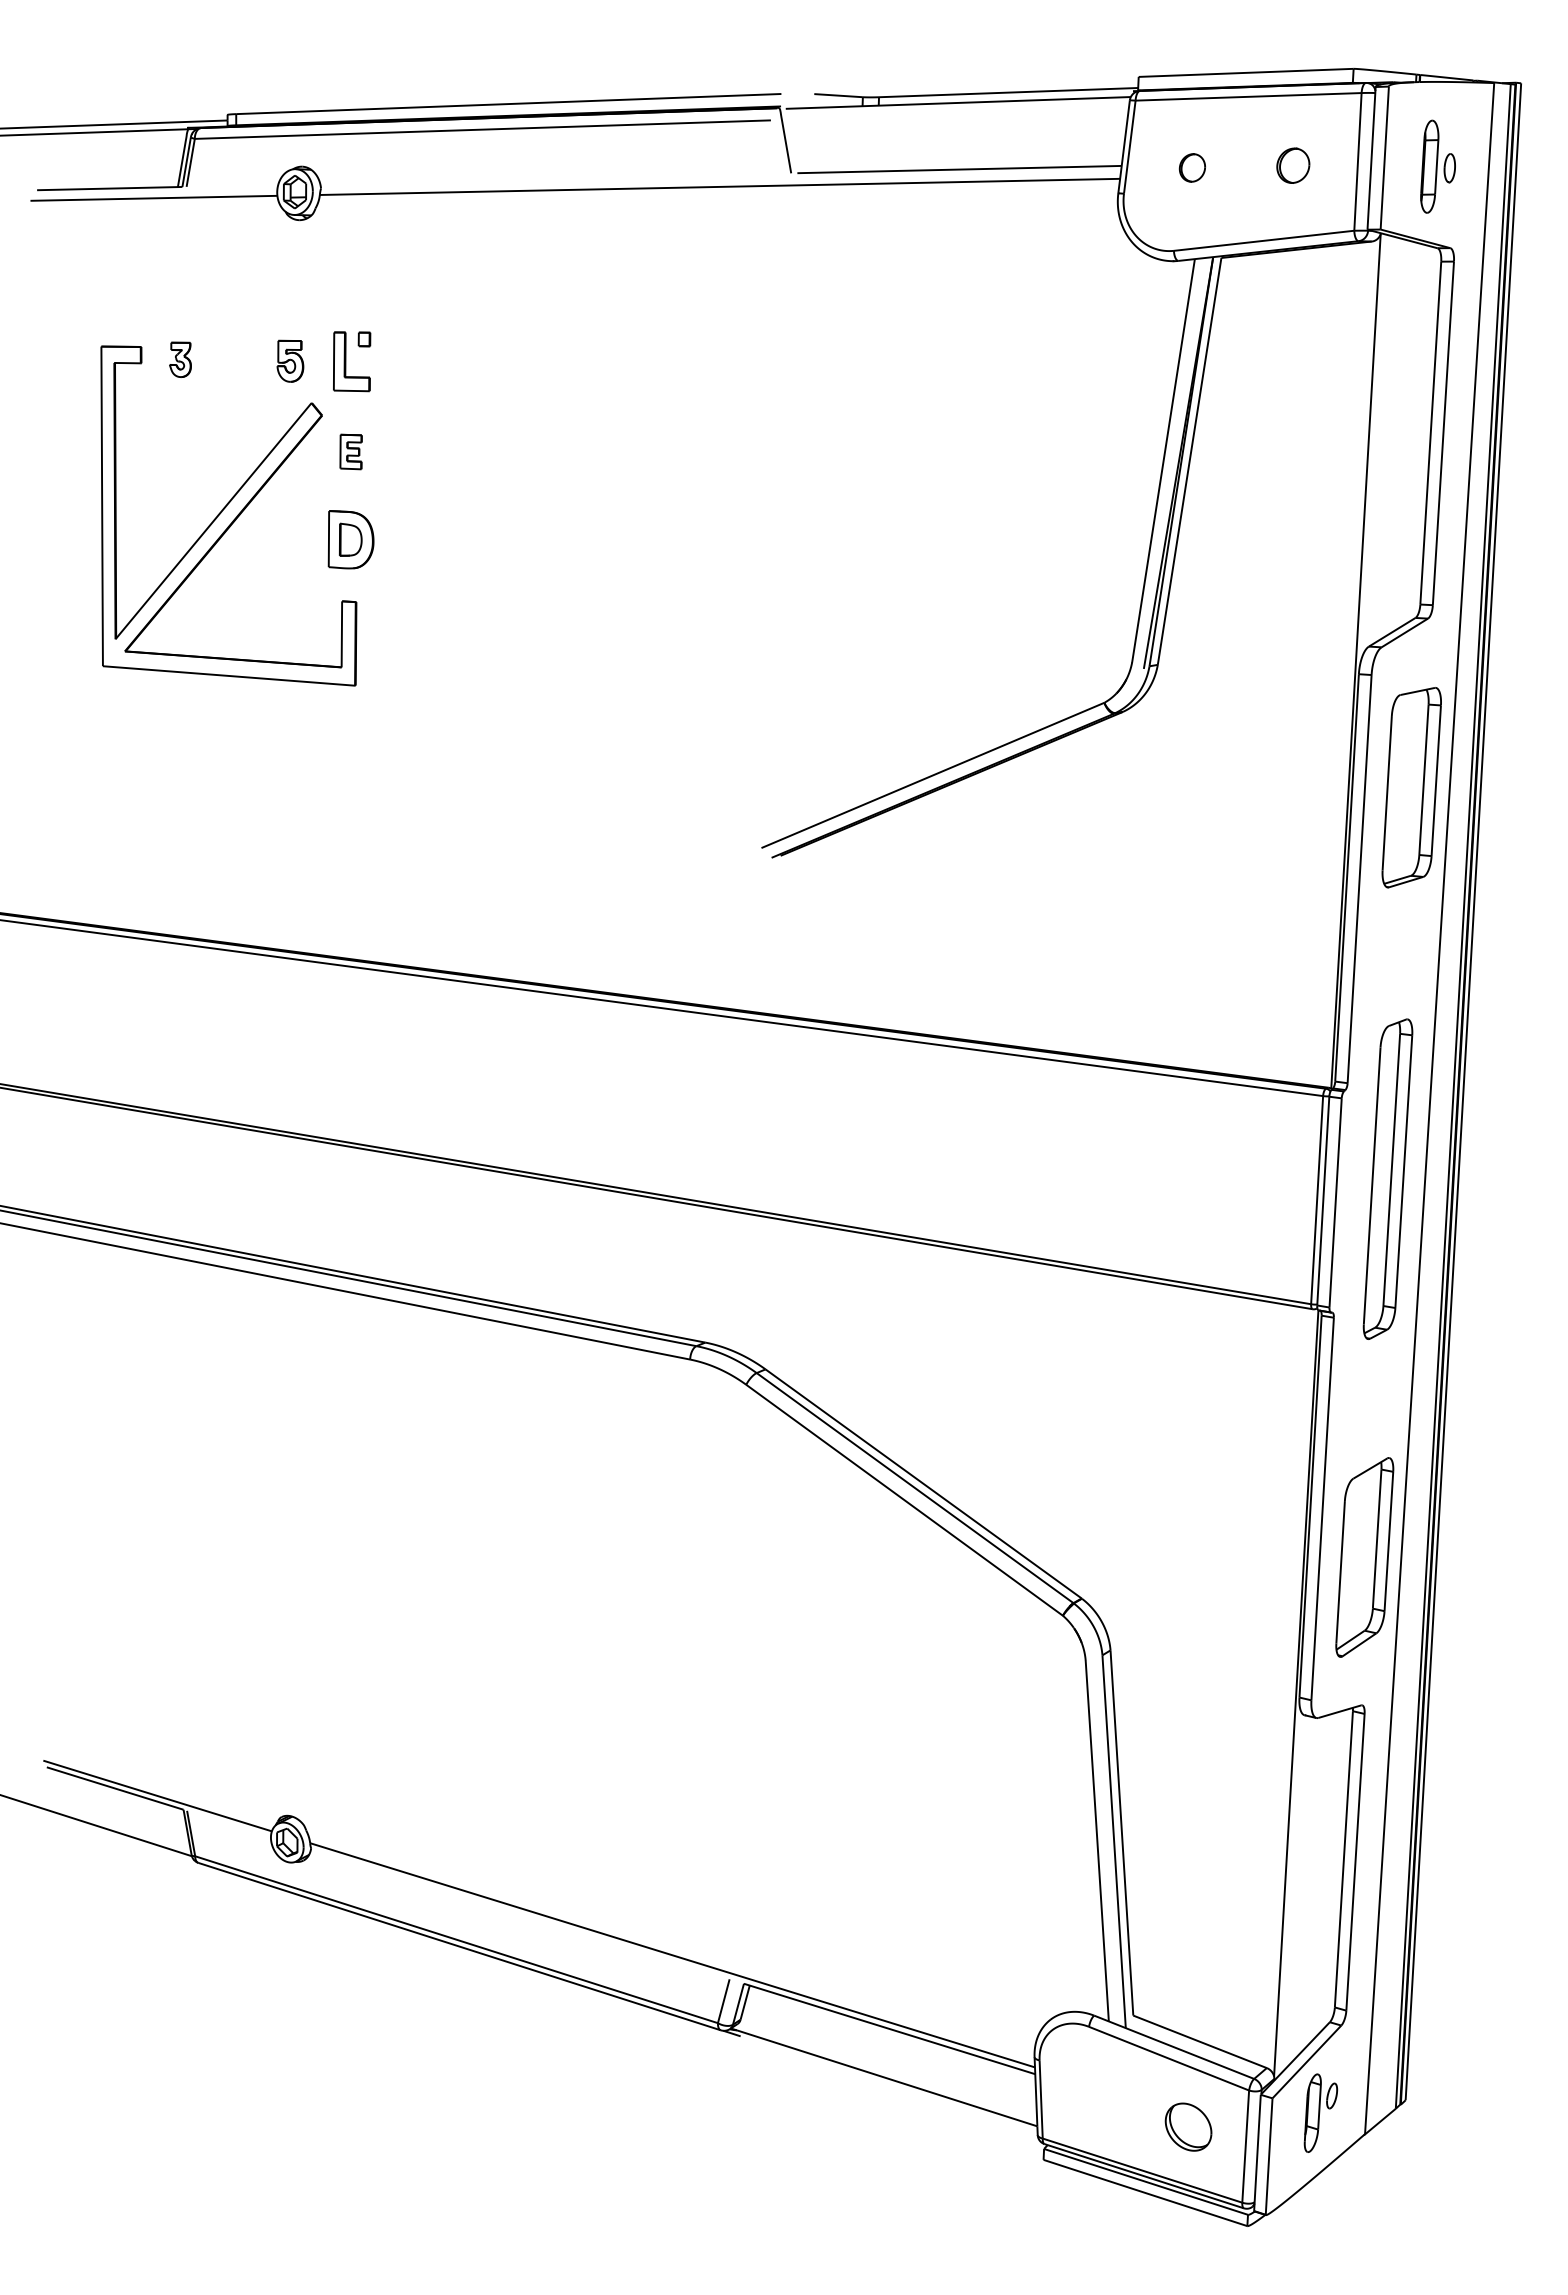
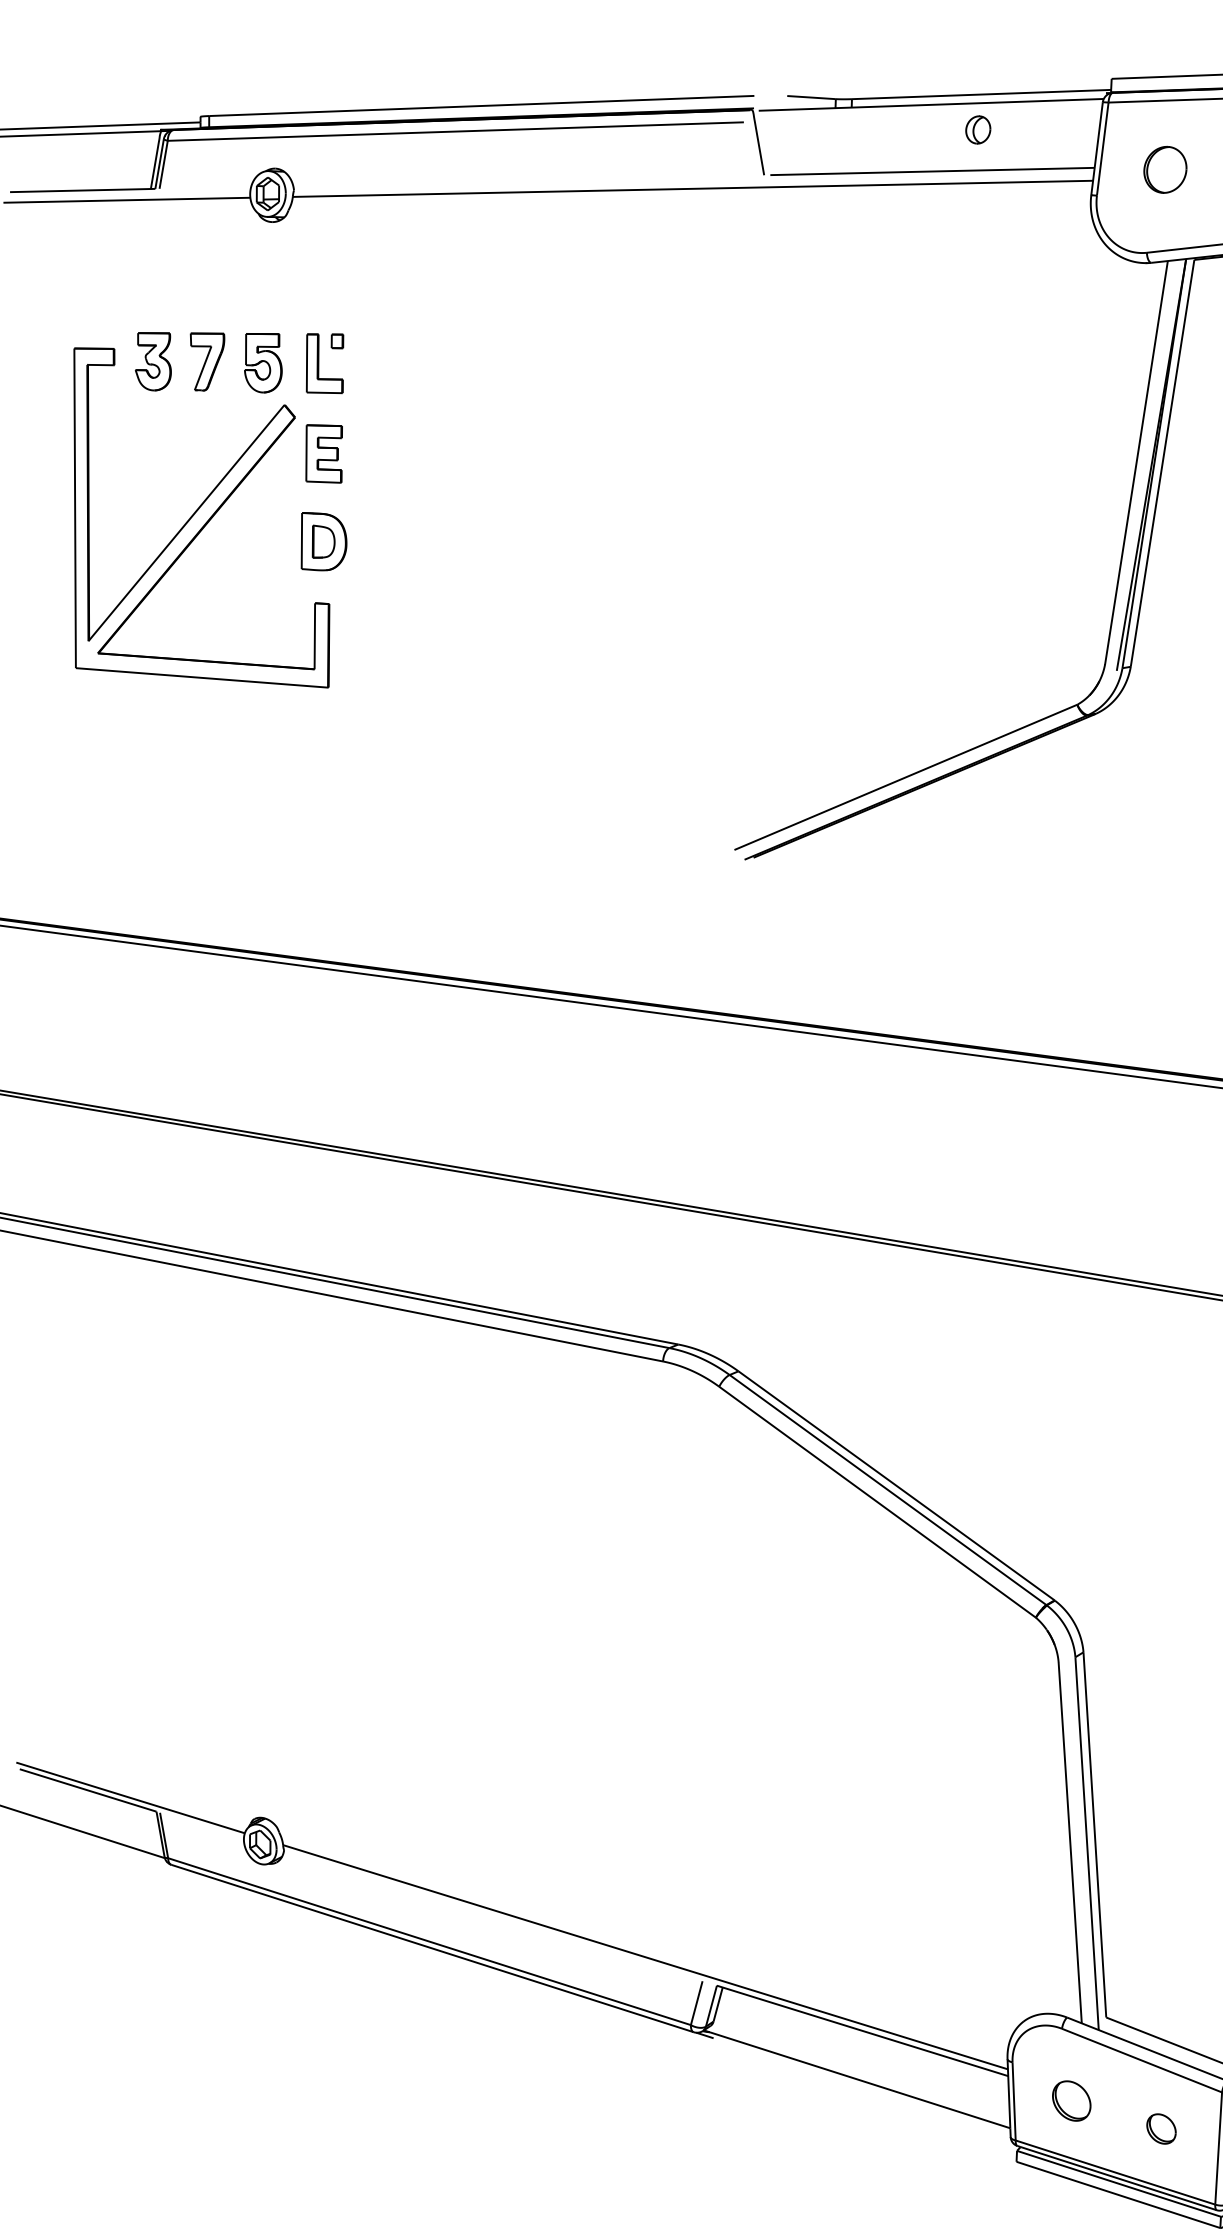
part: (1005, 127) -> (978, 129), added
part: (1192, 167) -> (1165, 169), size x1.67
part: (180, 359) -> (153, 361), size x1.67
part: (234, 359) -> (207, 361), added
part: (290, 361) -> (263, 363), size x1.43
part: (350, 451) -> (323, 453), size x1.67
part: (1098, 2098) -> (1071, 2100), added
part: (1188, 2126) -> (1161, 2128), size x0.62

